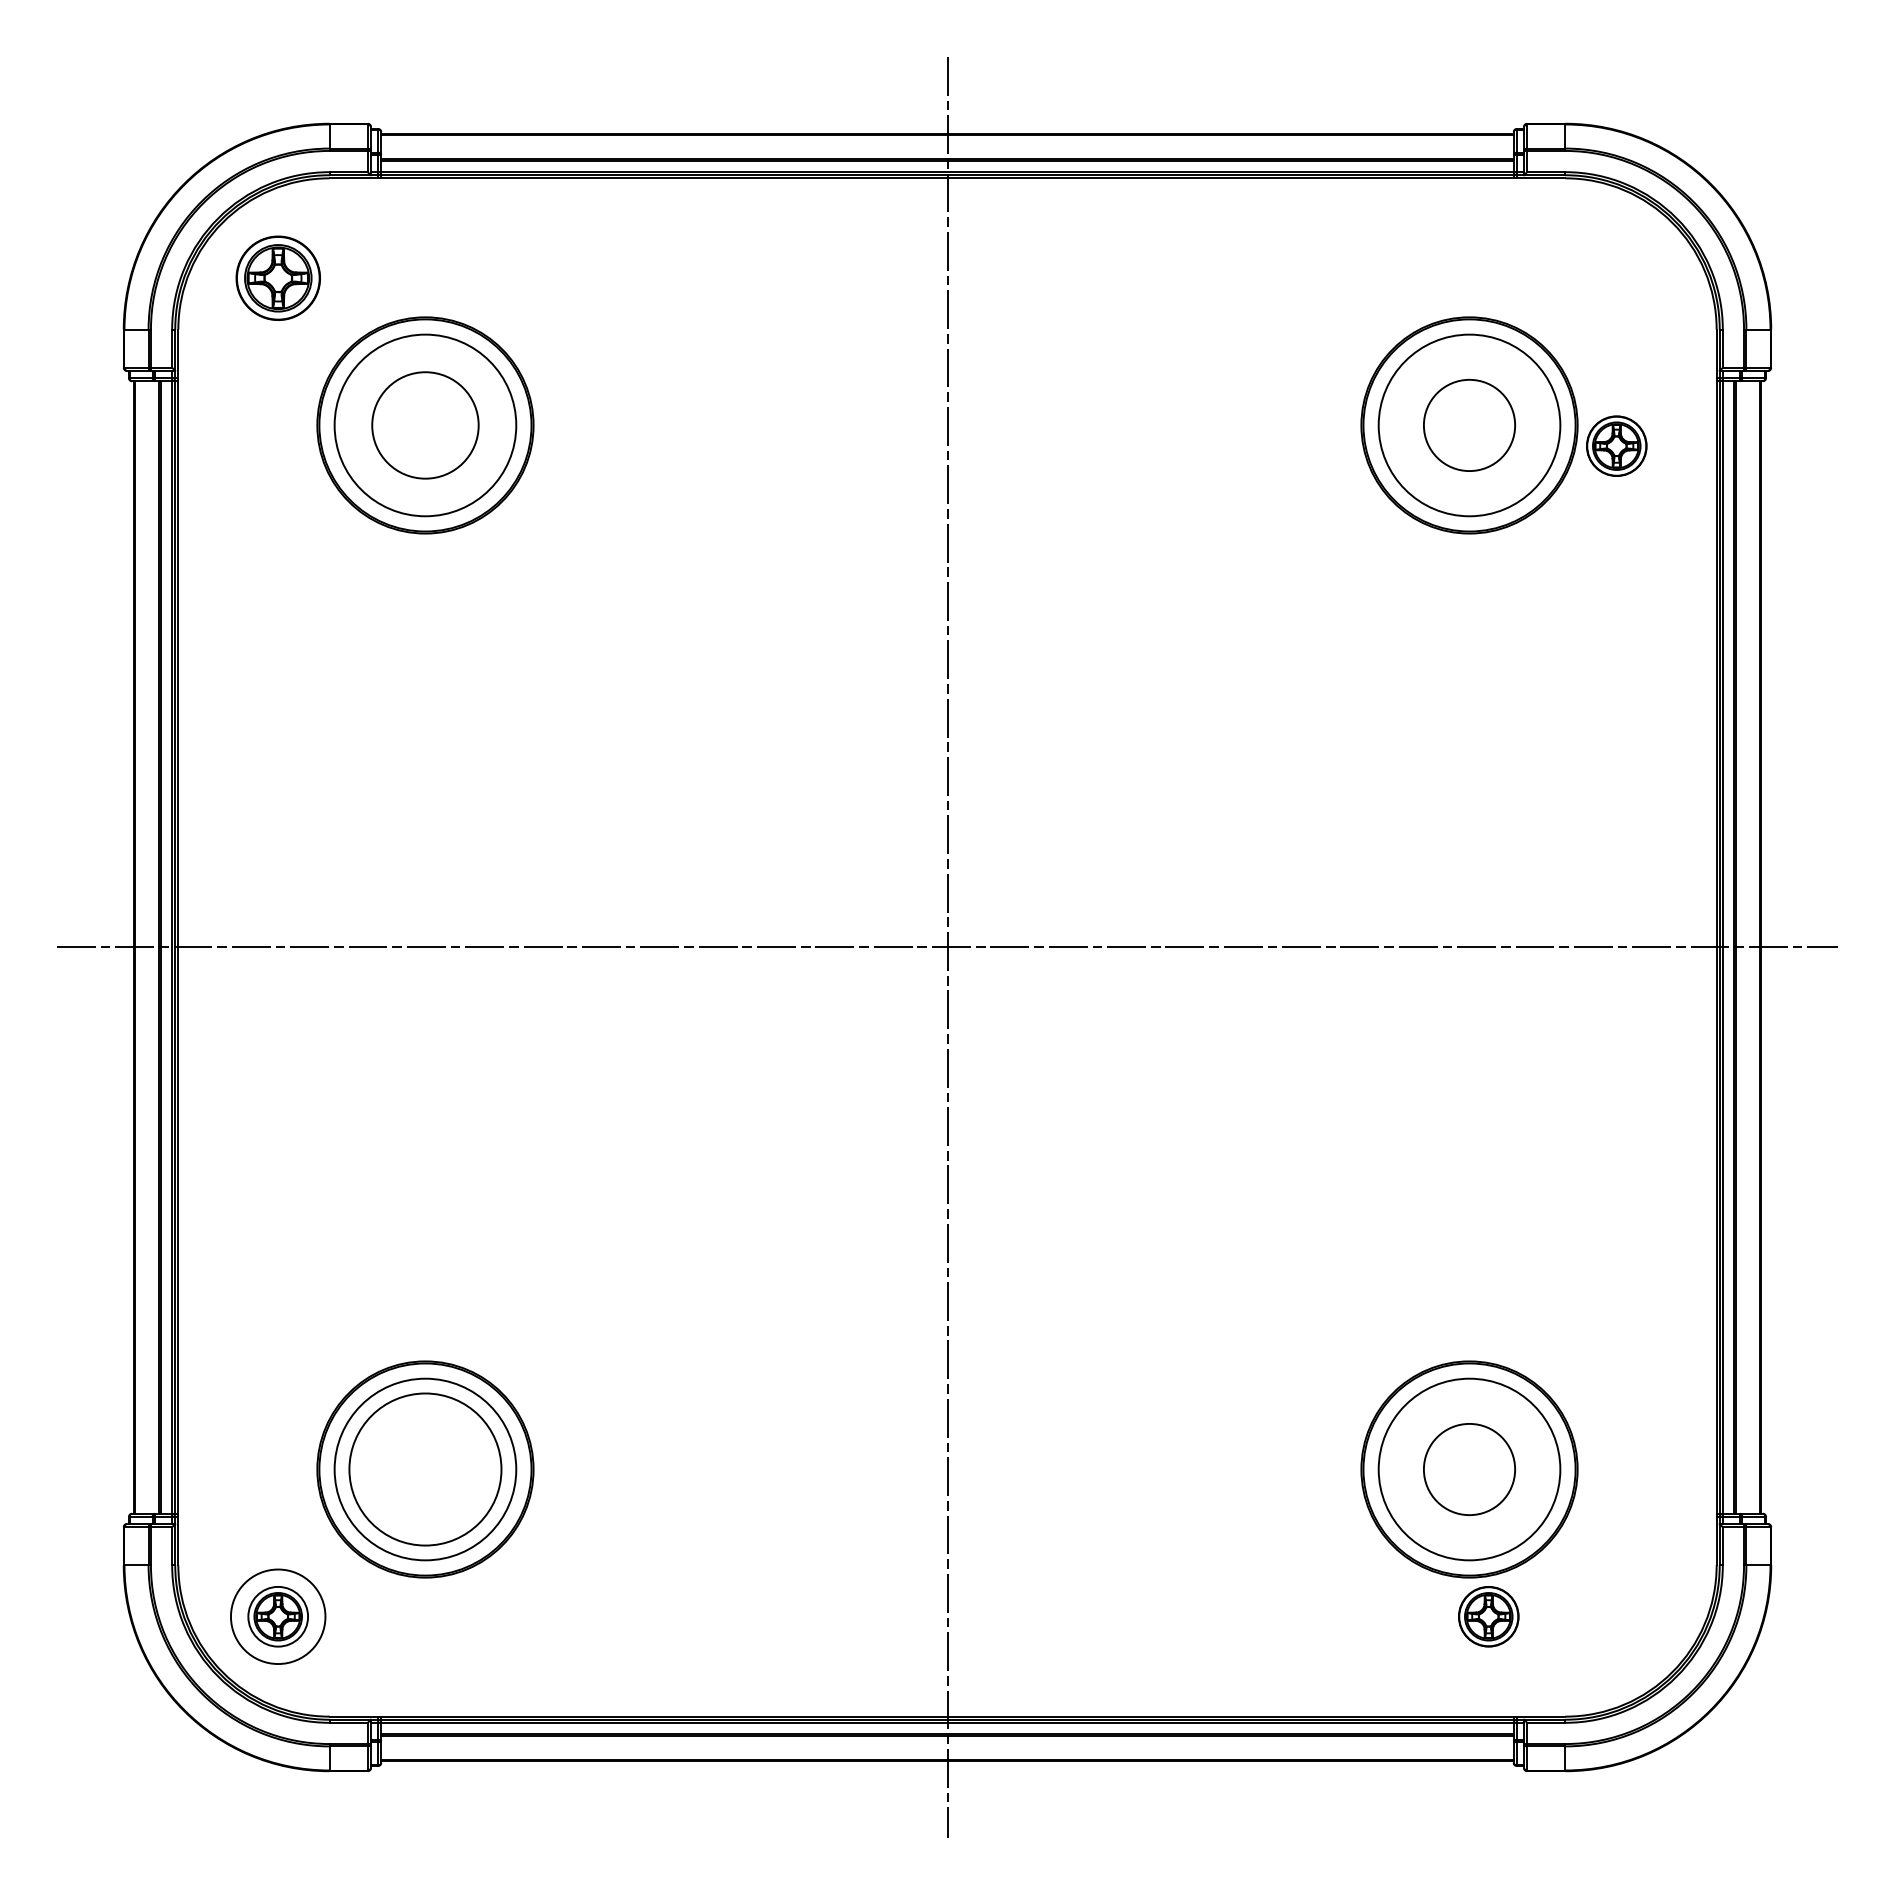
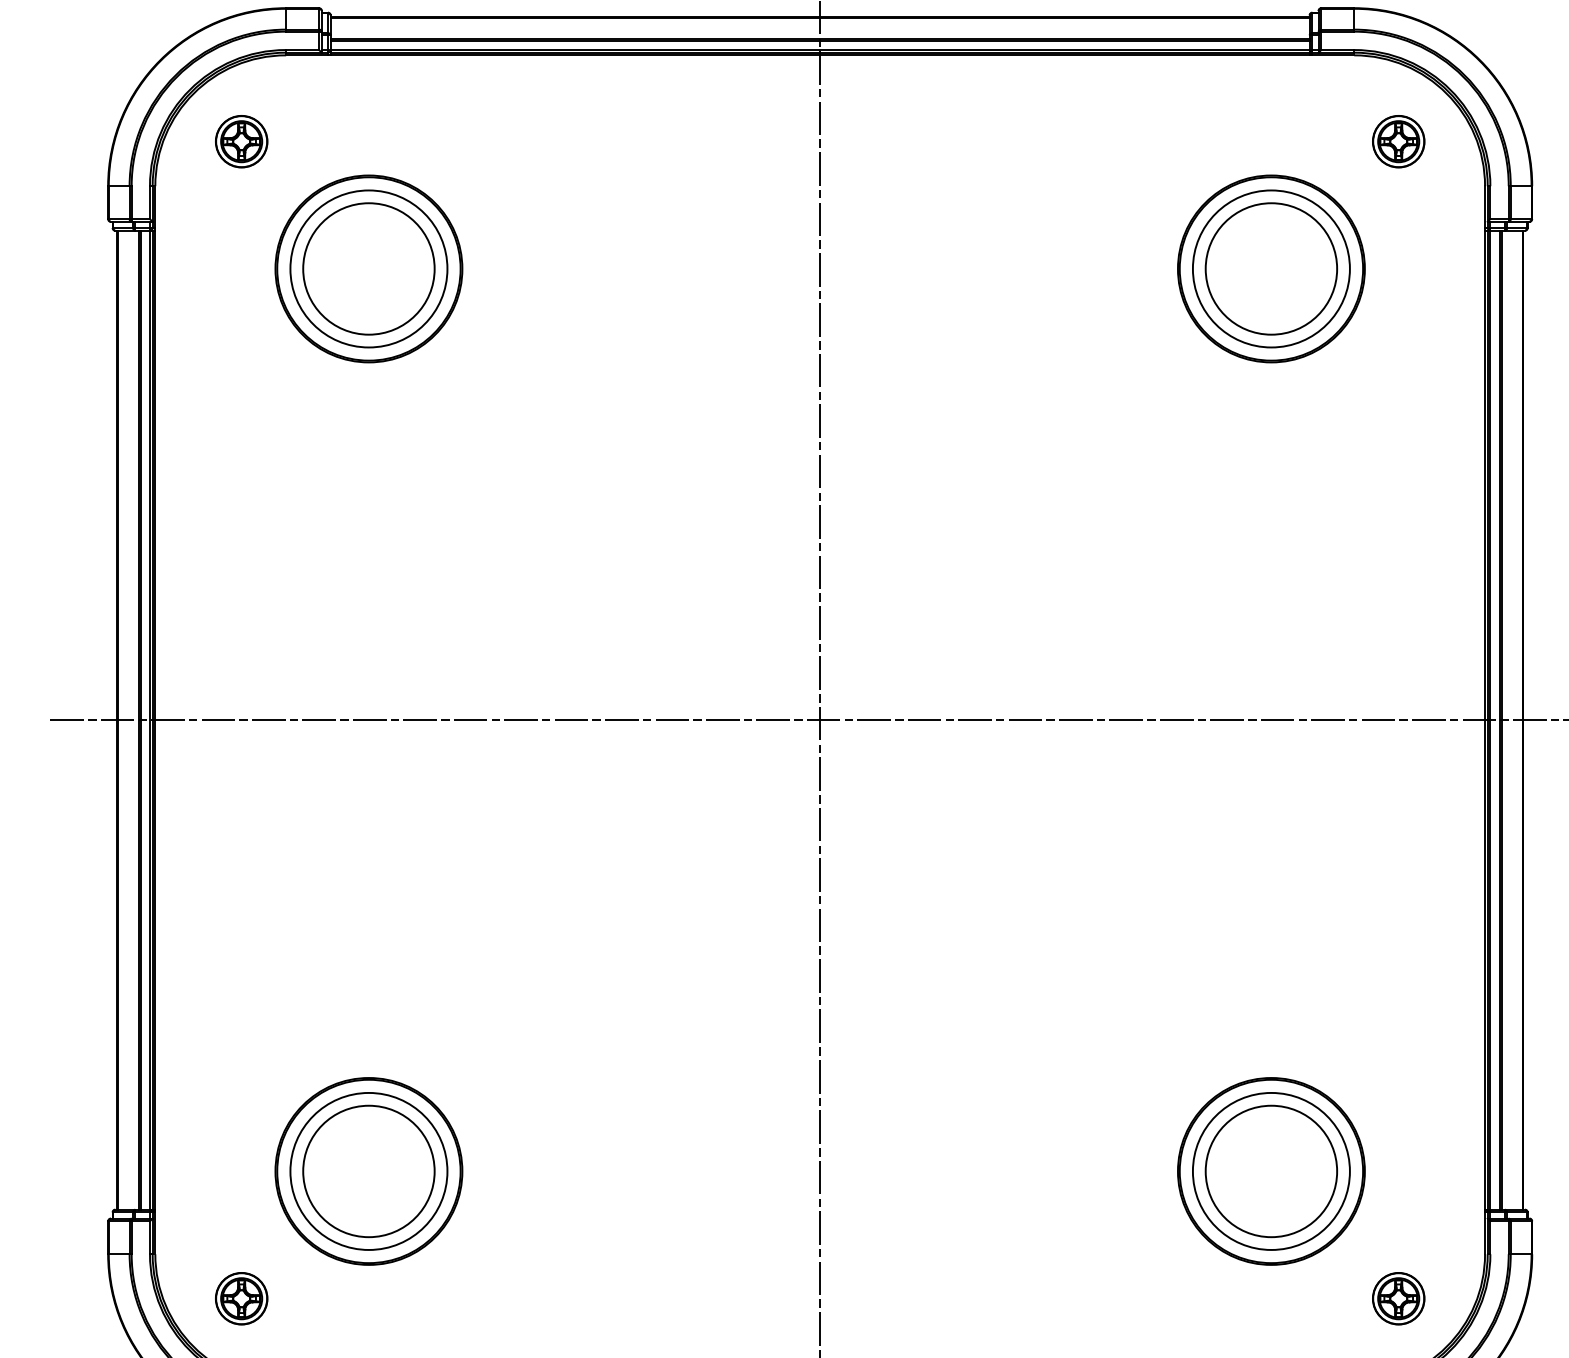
part: (277, 277) -> (241, 141), size x0.71
circle: (425, 425) -> (368, 269), size x1.43
circle: (1469, 425) -> (1271, 269), size x1.67
part: (1616, 445) -> (1398, 141), moved
circle: (1469, 1469) -> (1271, 1171), size x1.67
circle: (277, 1616) -> (241, 1298), size x0.62
part: (1488, 1616) -> (1398, 1298), moved

